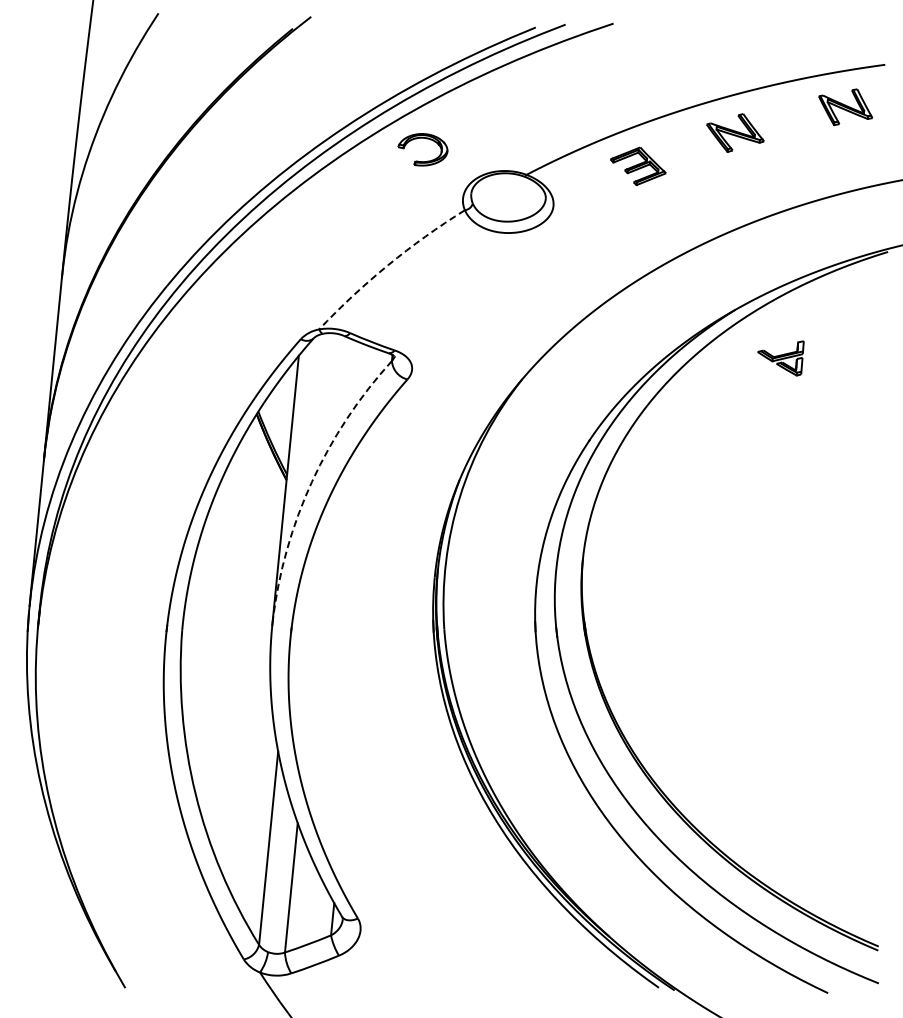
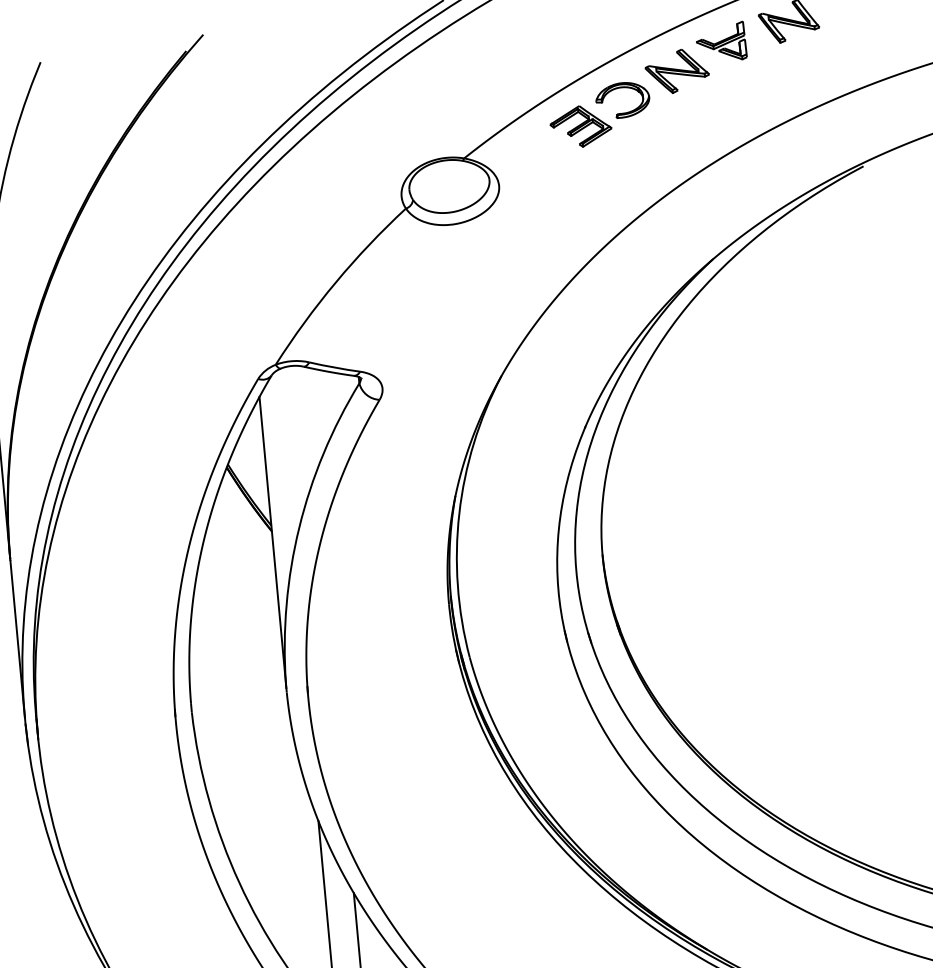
part: (426, 139) -> (624, 88), moved
arc: (388, 265) -> (336, 282), dashed -> solid
part: (780, 358) -> (721, 44), moved
arc: (312, 481) -> (299, 527), dashed -> solid

